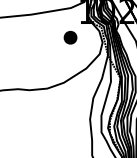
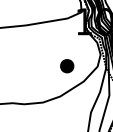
part: (70, 37) -> (67, 65), moved

